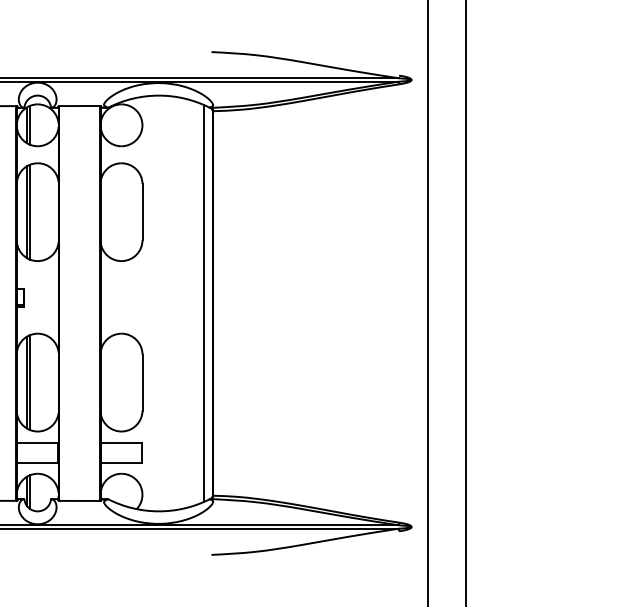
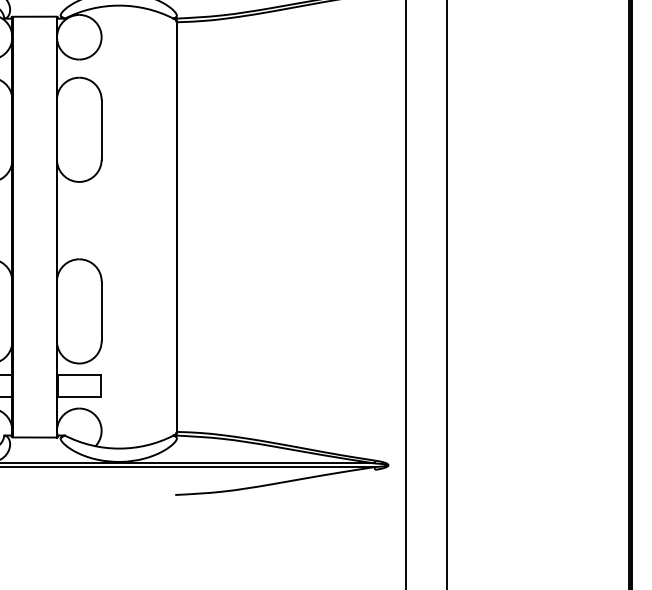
line: (203, 303) -> (166, 227), removed

